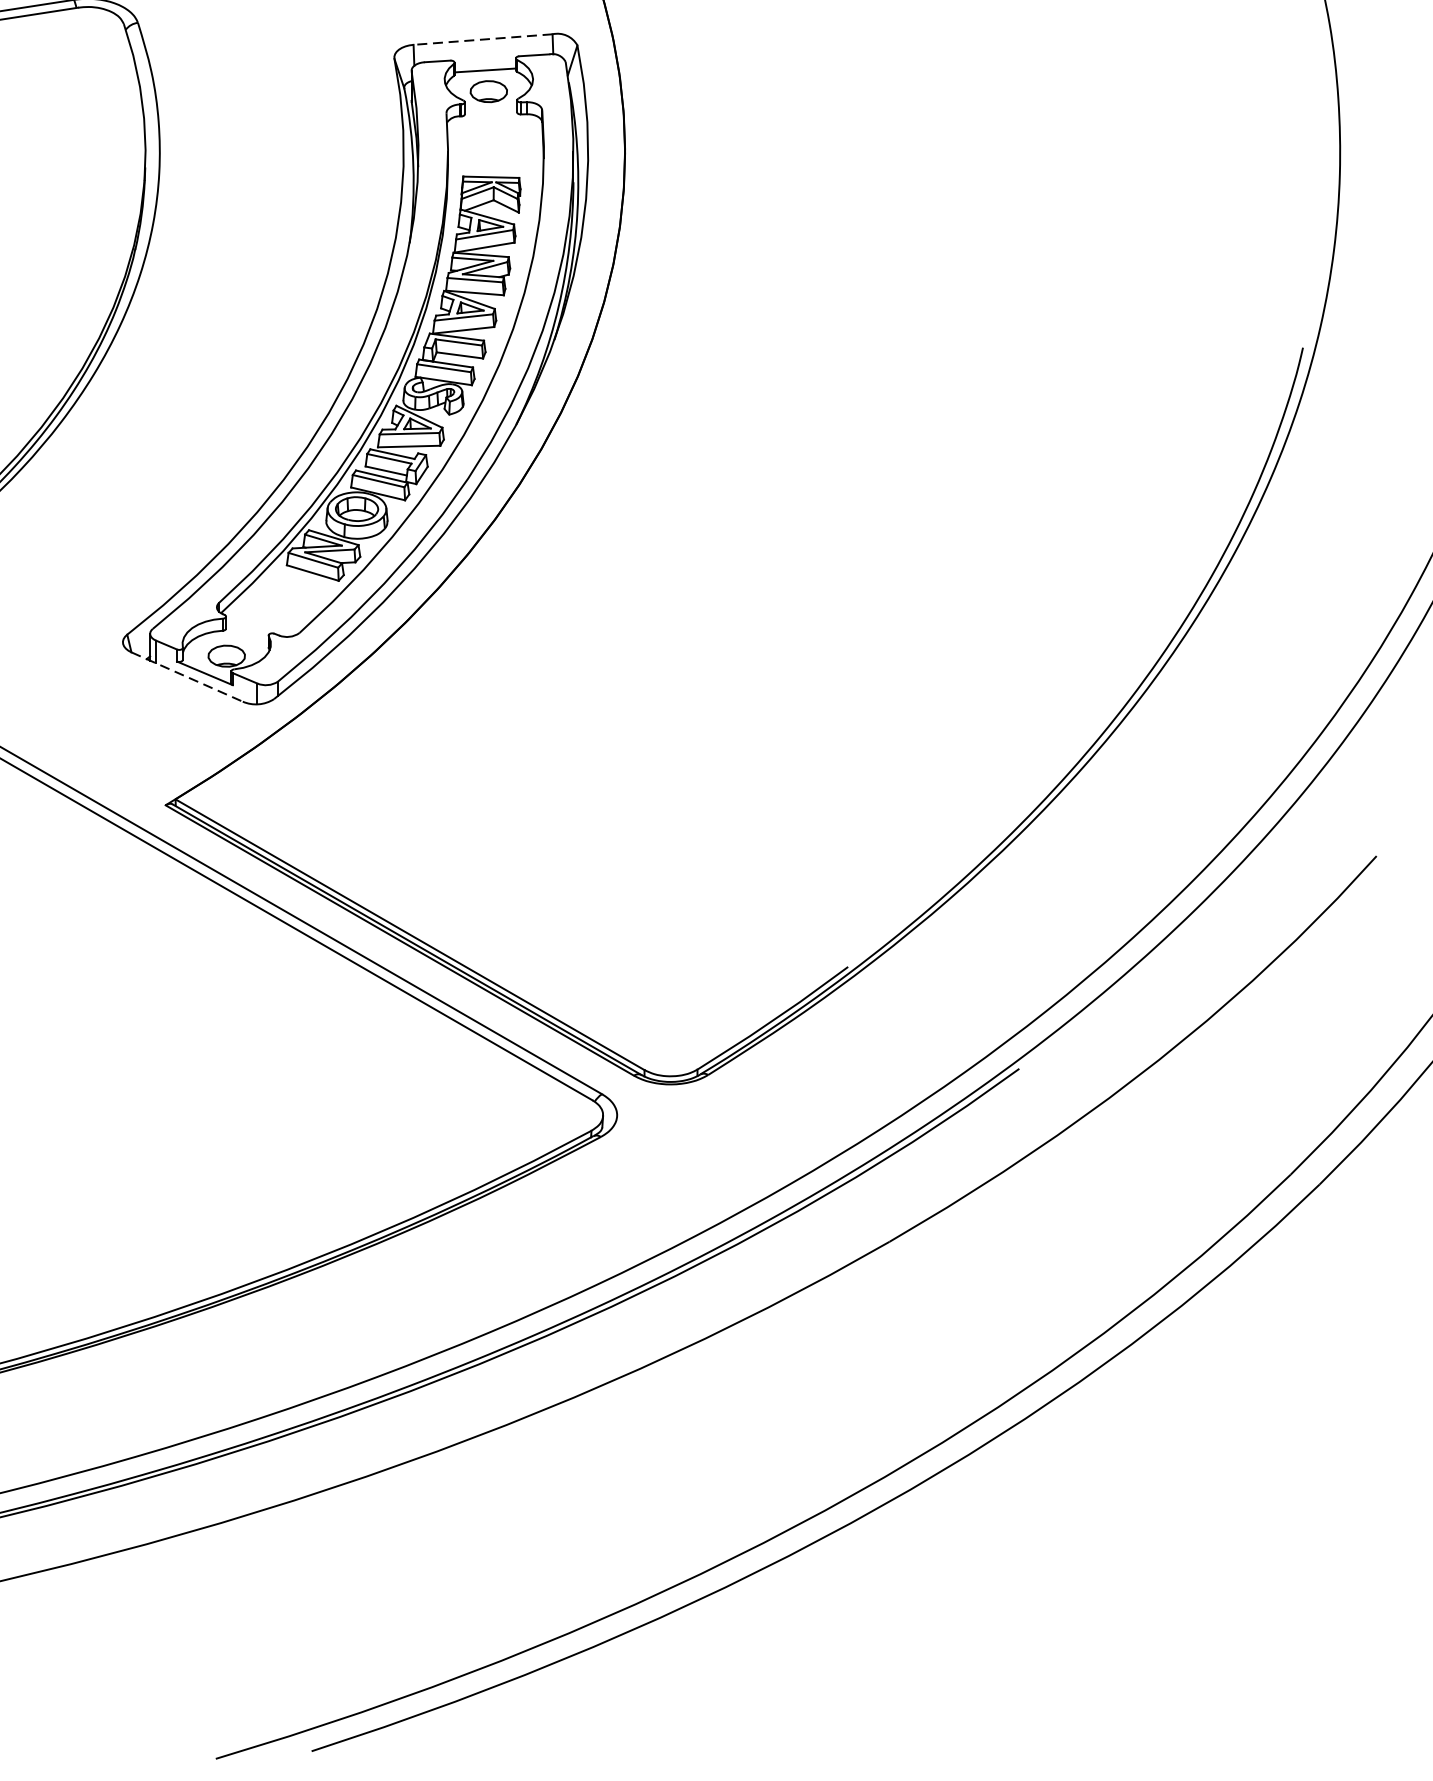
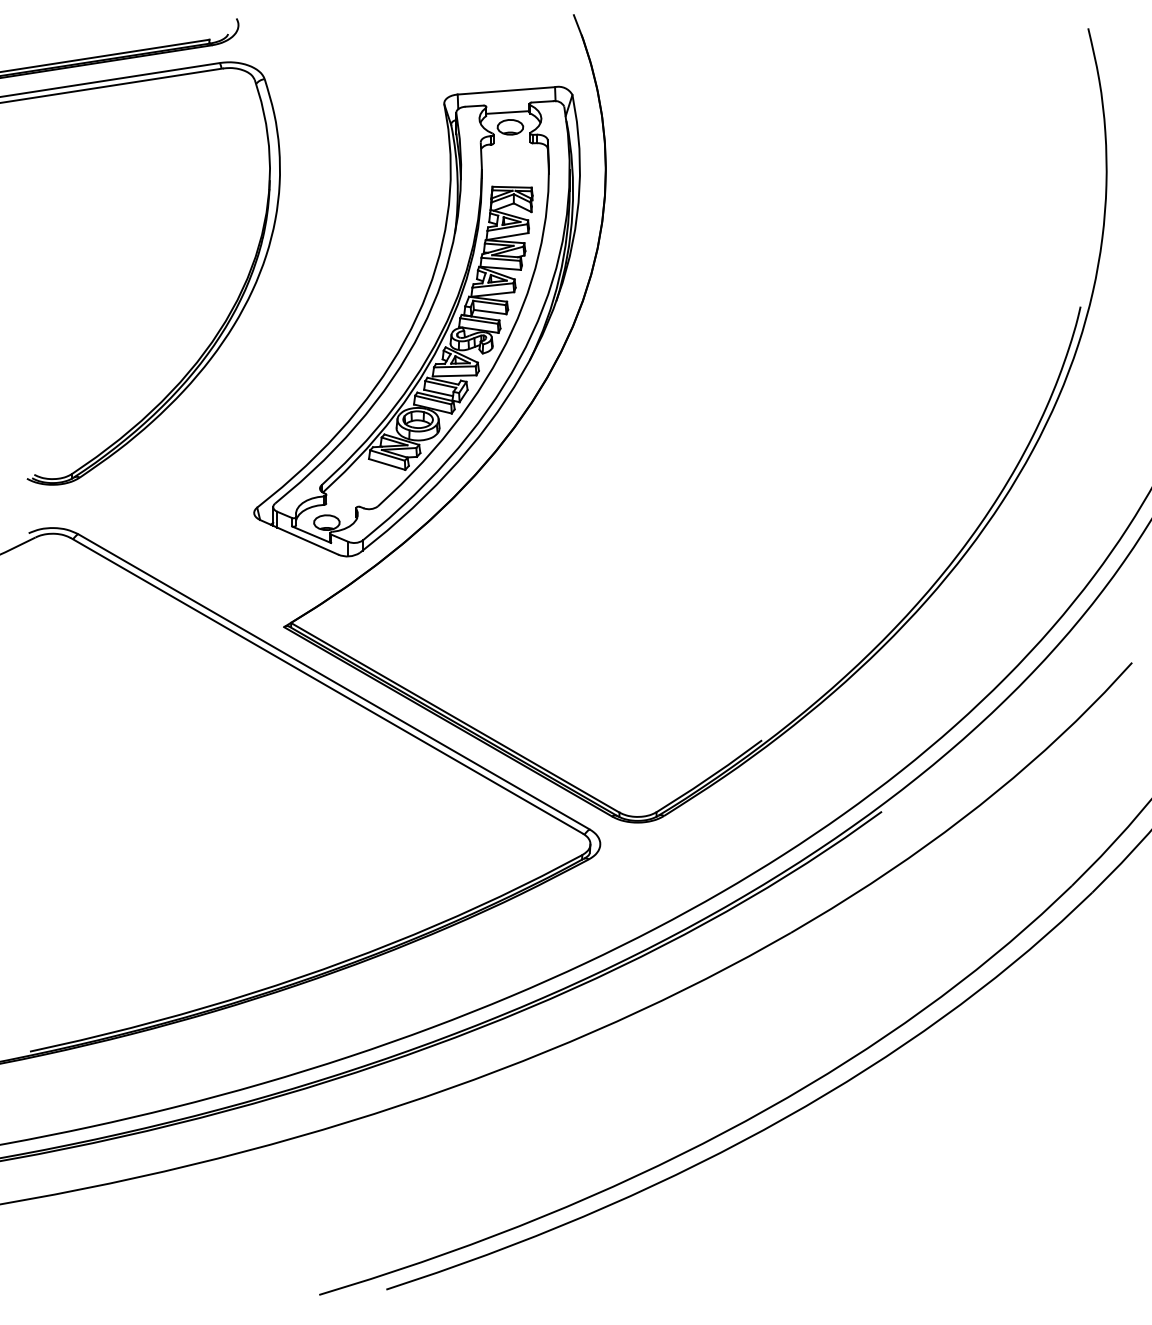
line: (483, 39) -> (506, 90), dashed -> solid
line: (187, 677) -> (299, 537), dashed -> solid

